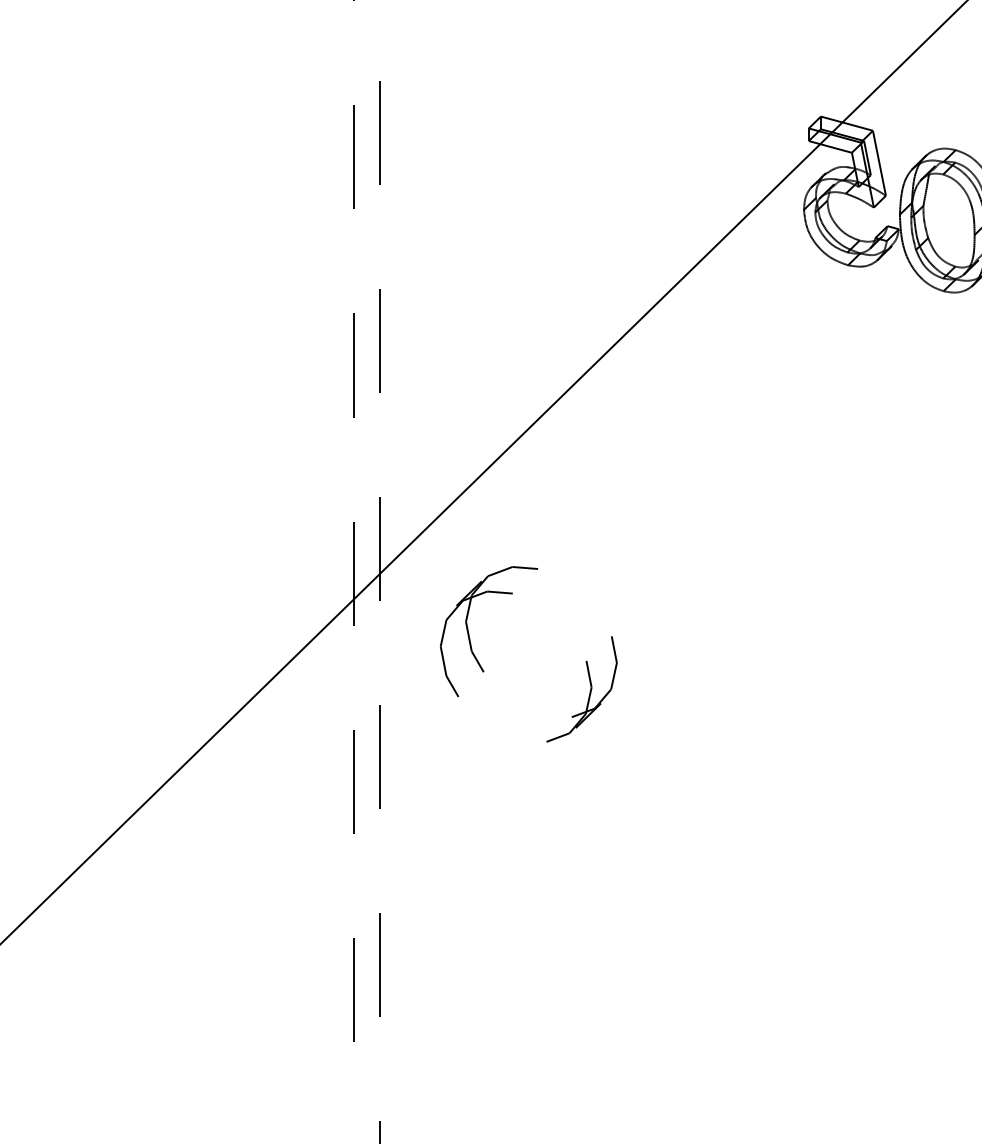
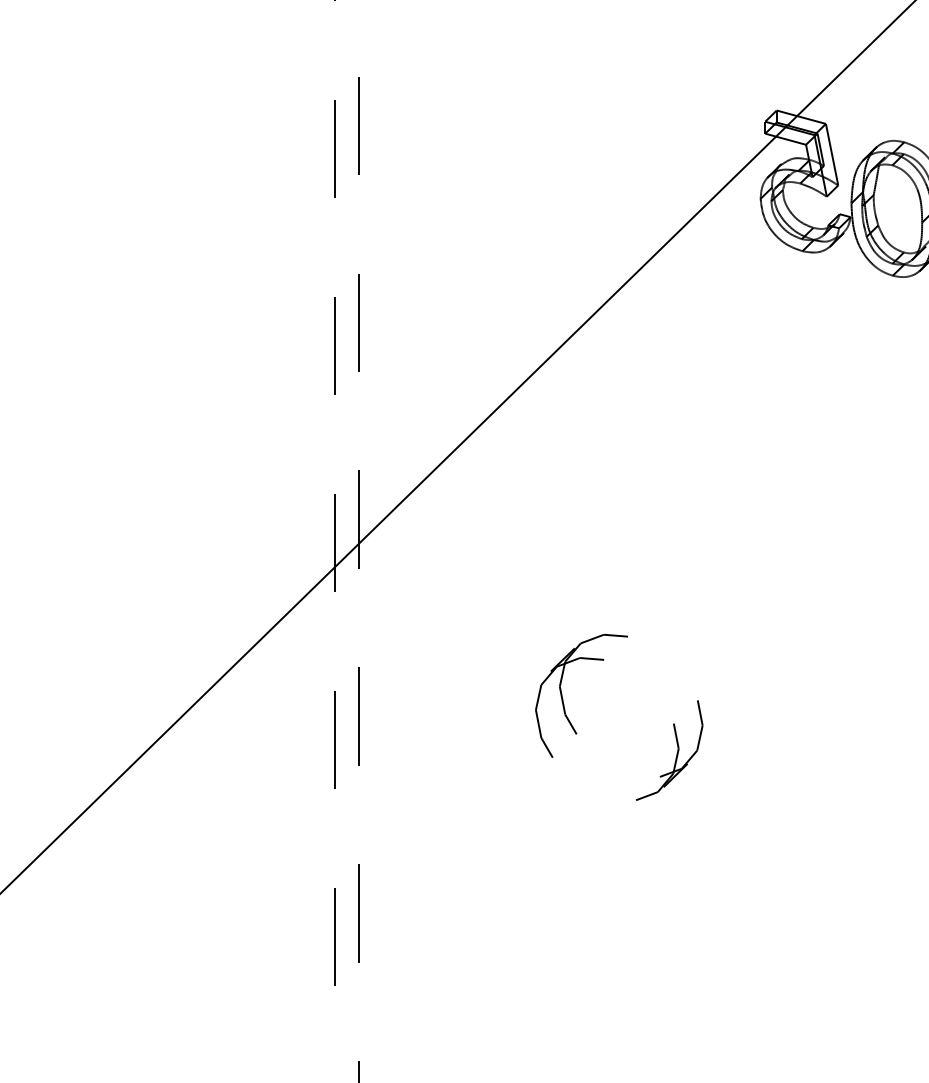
part: (484, 671) -> (577, 733), moved

